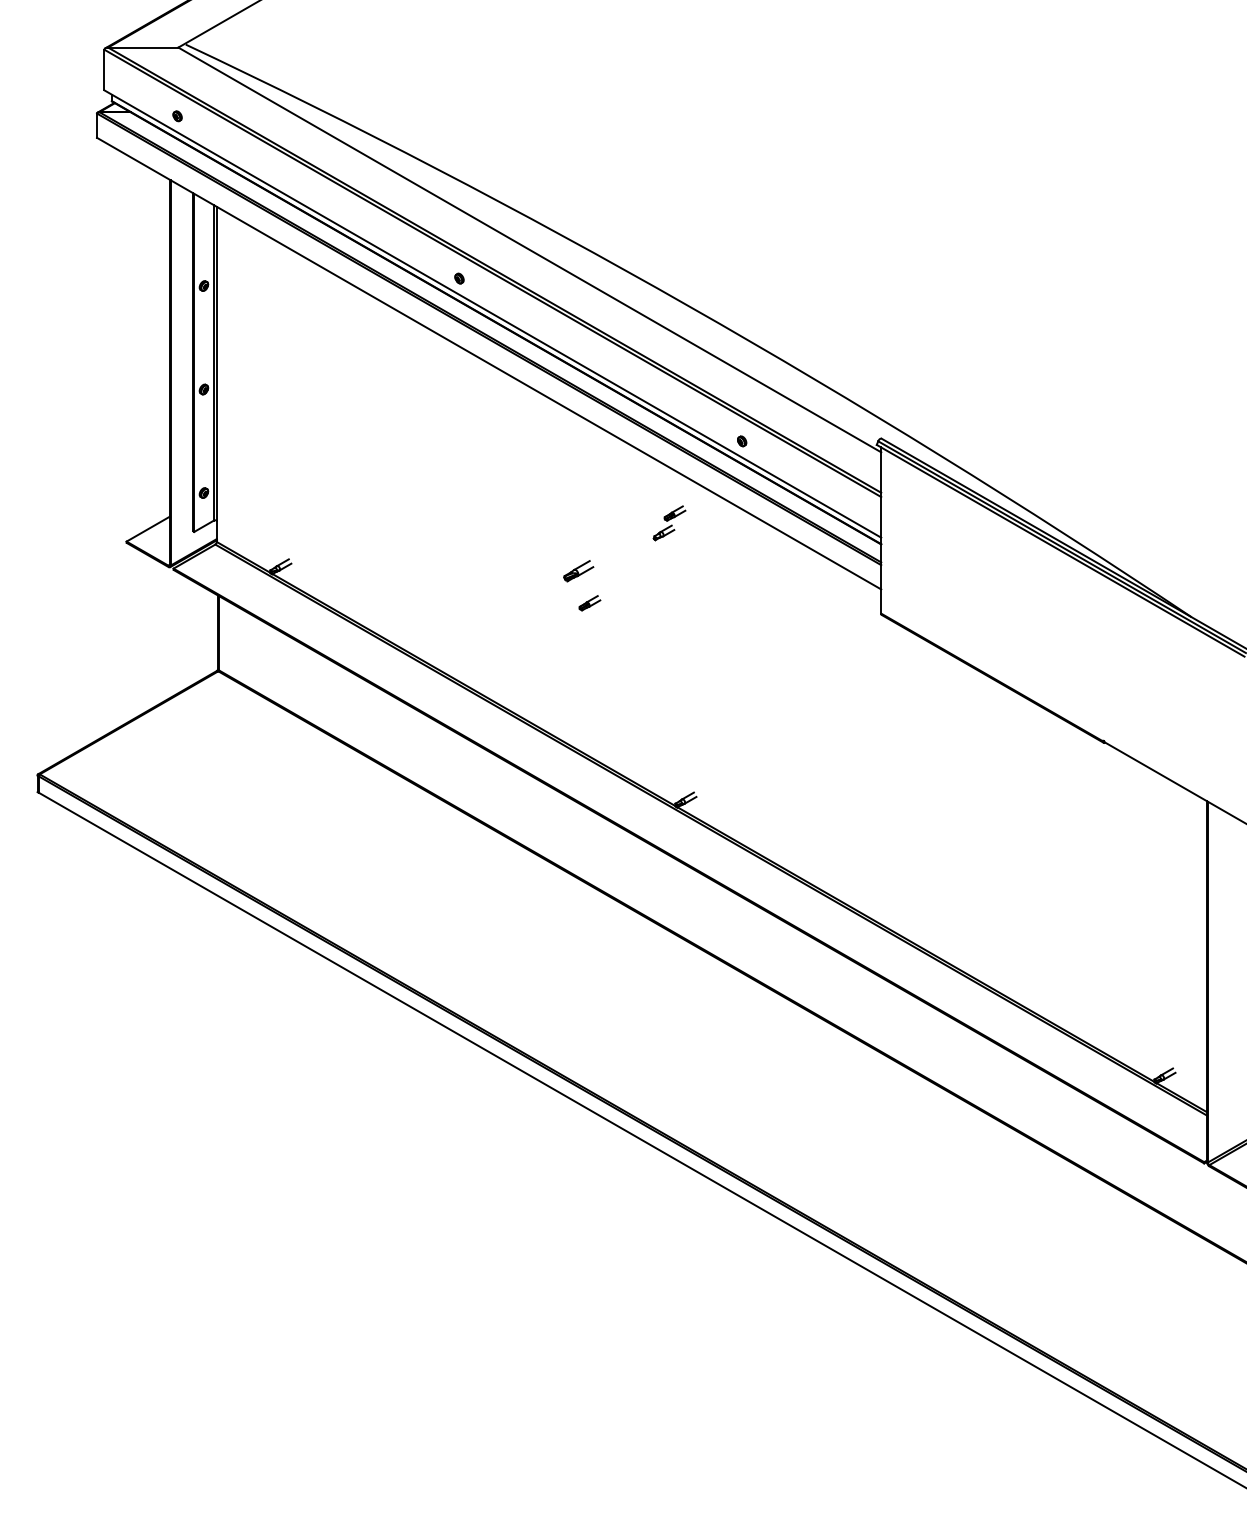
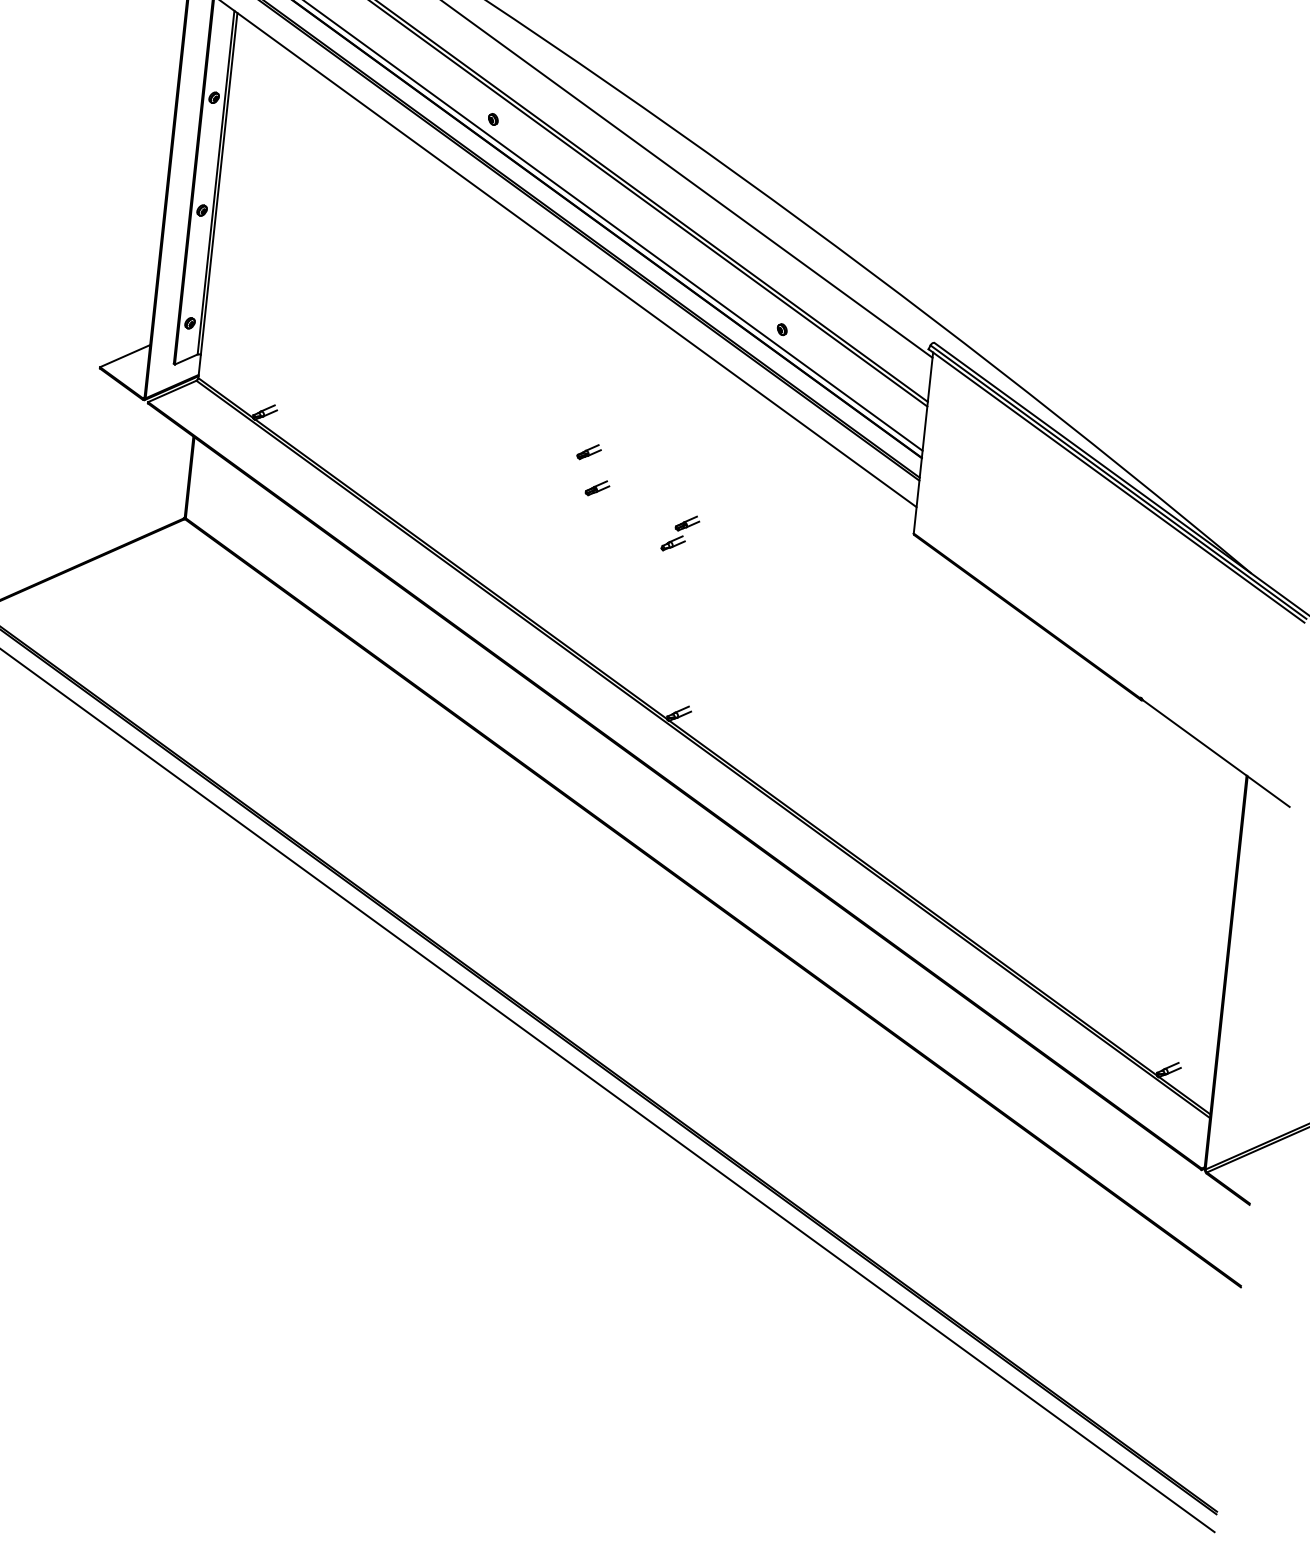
part: (669, 523) -> (680, 533), moved
part: (578, 571) -> (588, 452), size x0.71

